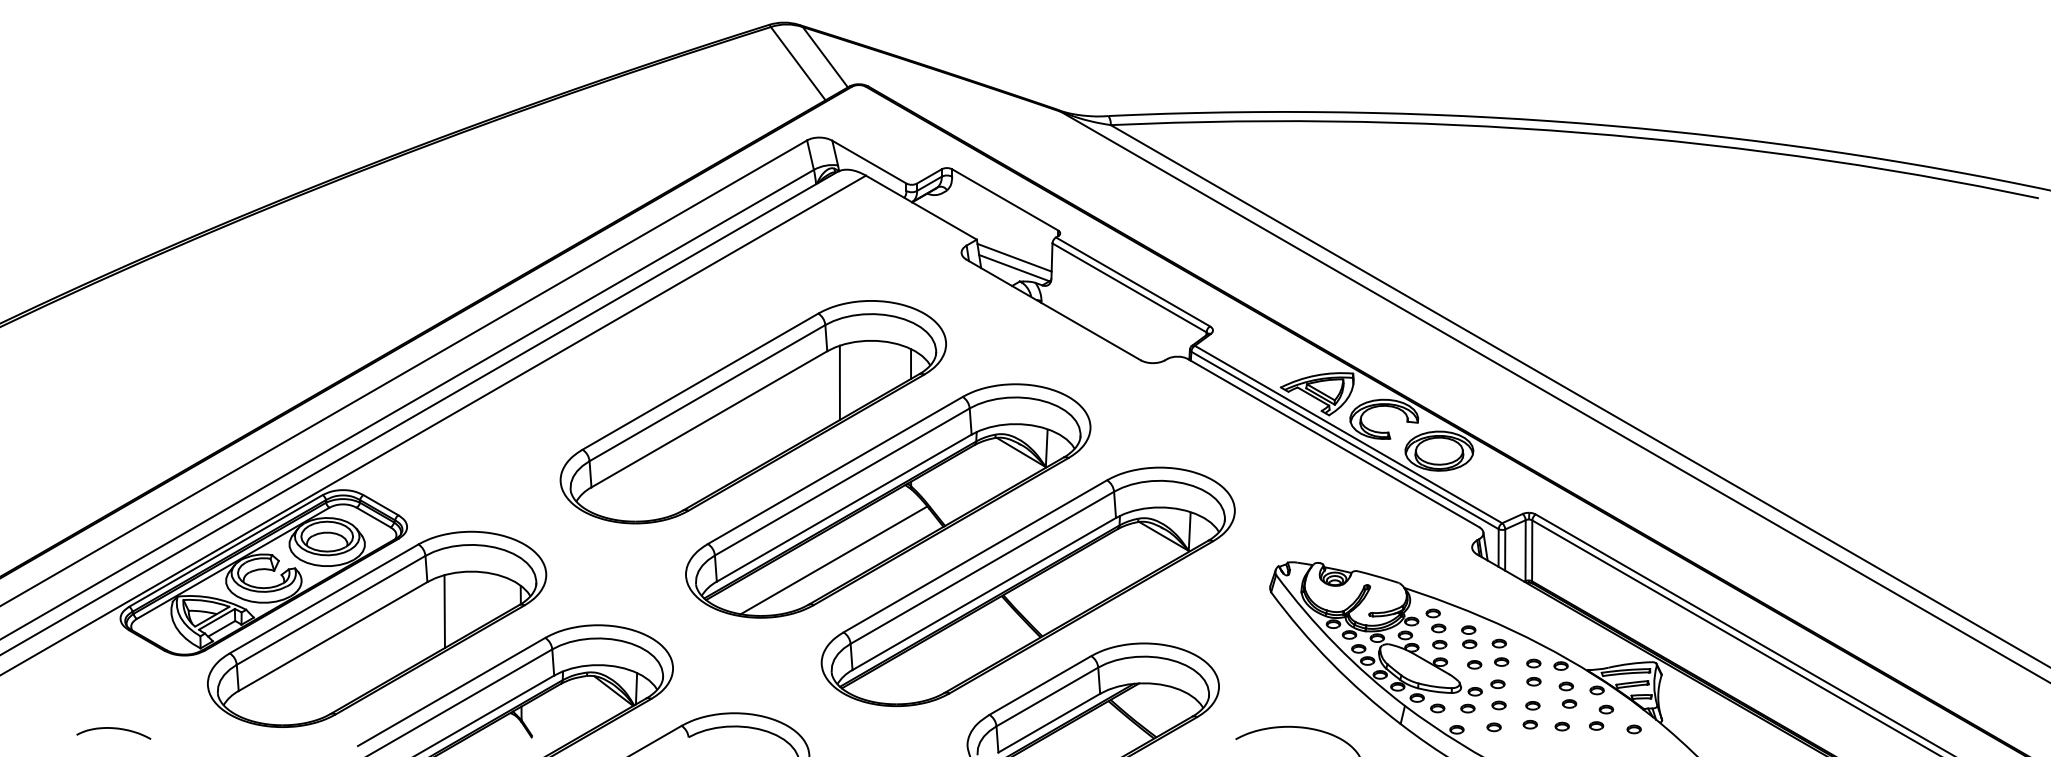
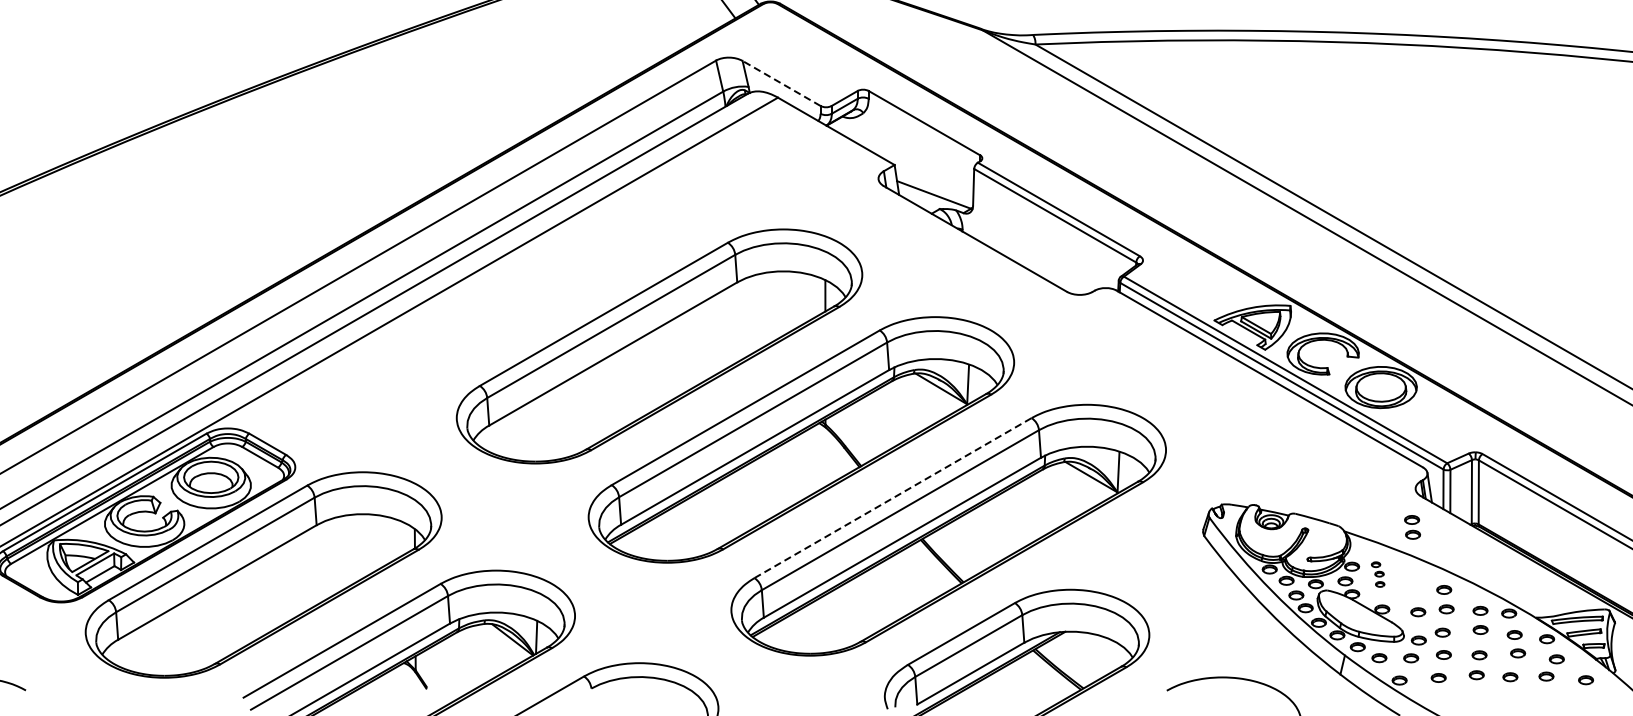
line: (869, 162) -> (781, 83), solid -> dashed
line: (1014, 257) -> (934, 183), removed
line: (839, 382) -> (750, 315), removed
line: (975, 556) -> (893, 498), solid -> dashed
line: (833, 560) -> (743, 502), removed
line: (444, 611) -> (334, 556), removed
part: (1436, 628) -> (1378, 574), size x0.6
part: (1469, 637) -> (1412, 527), moved

